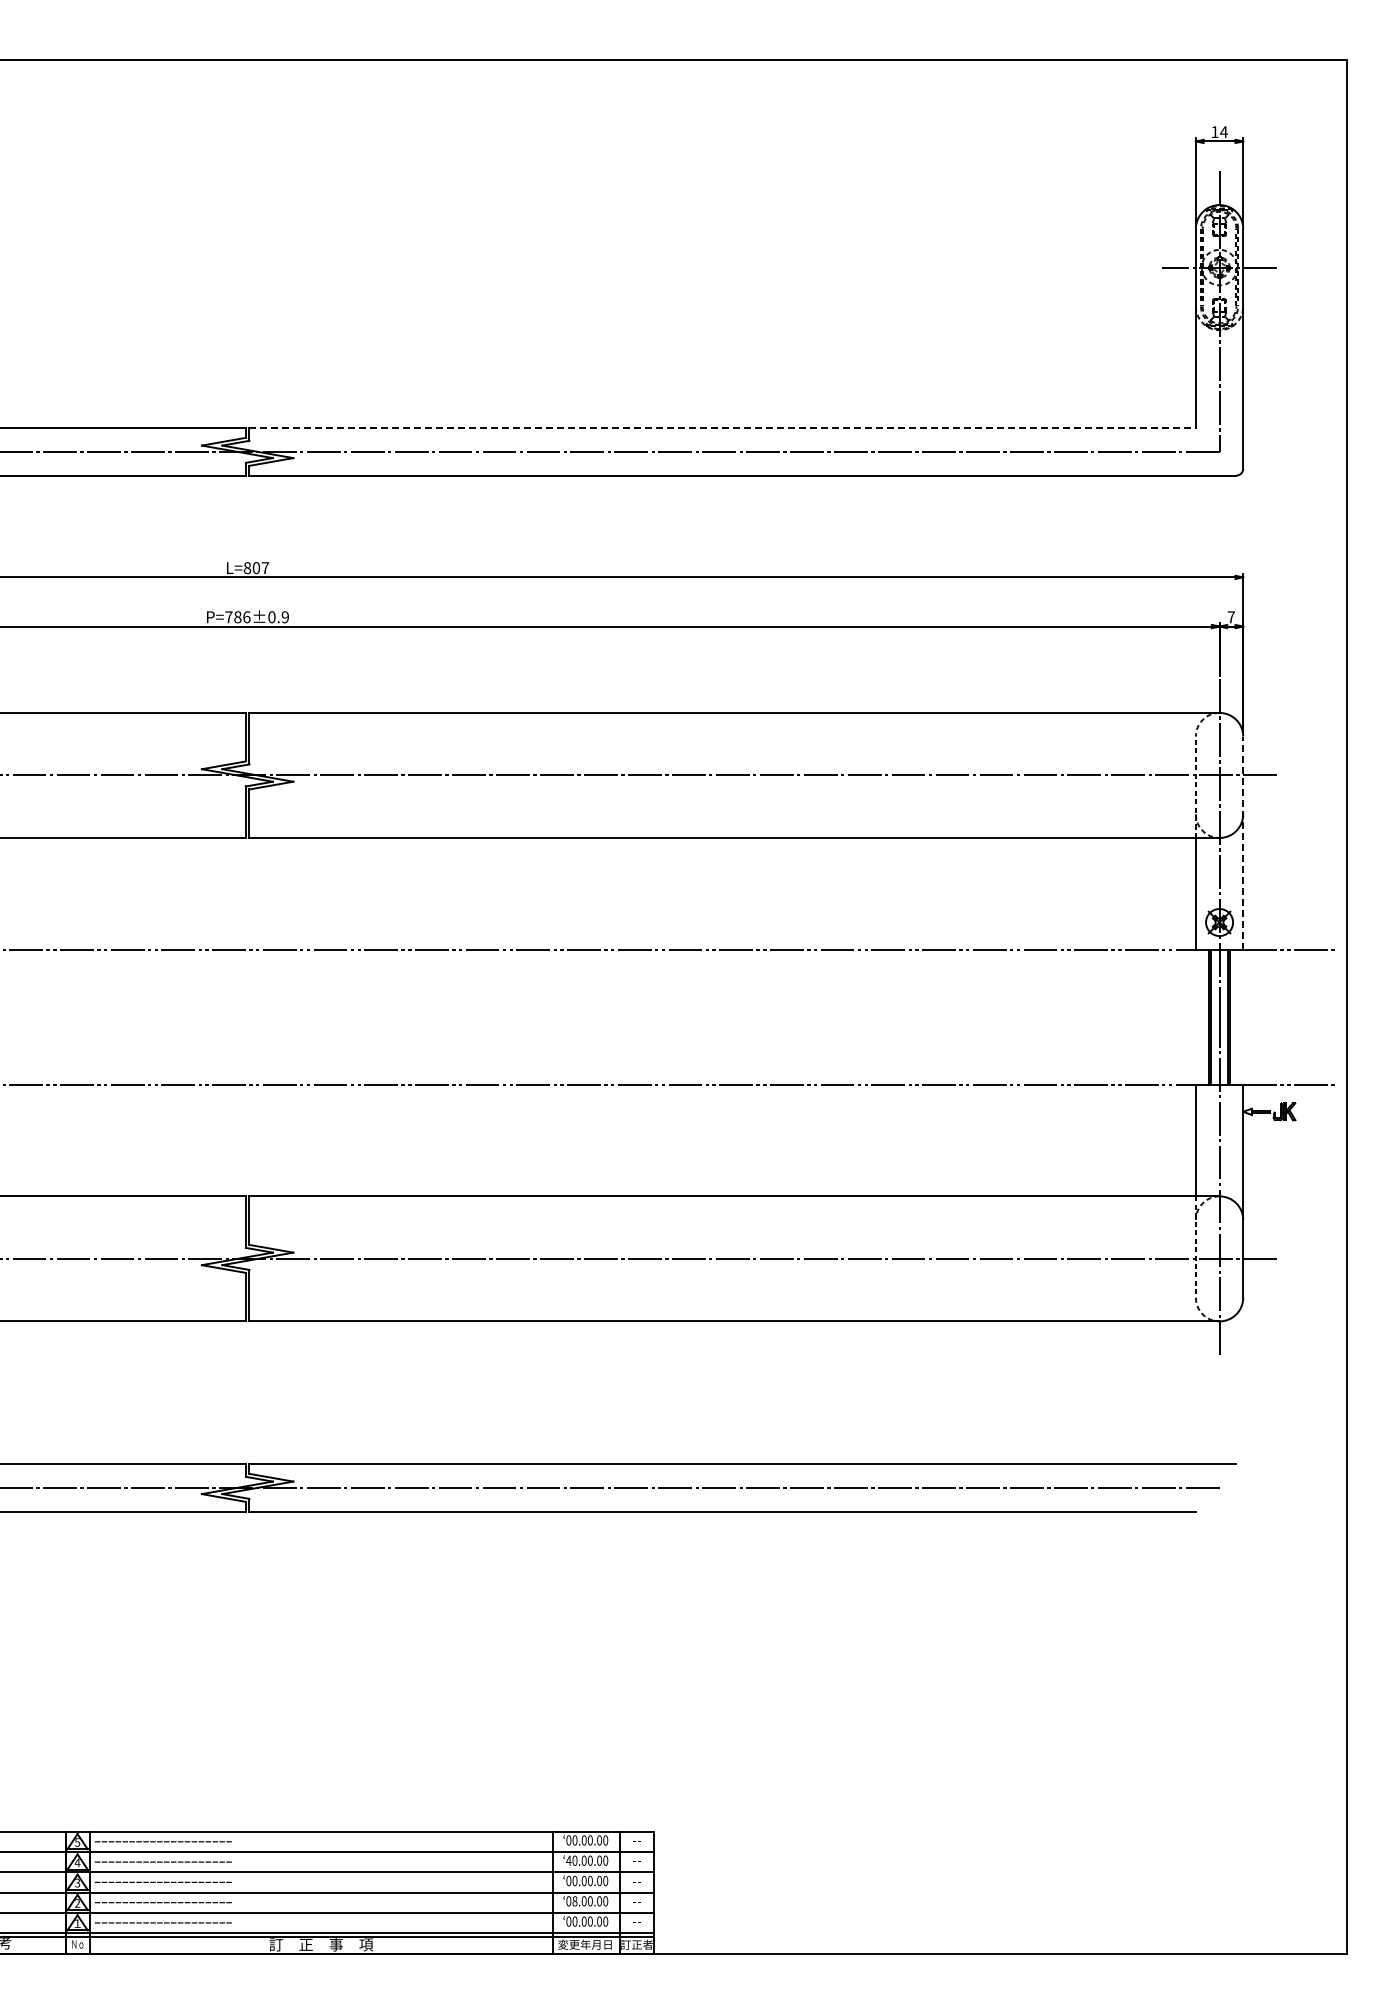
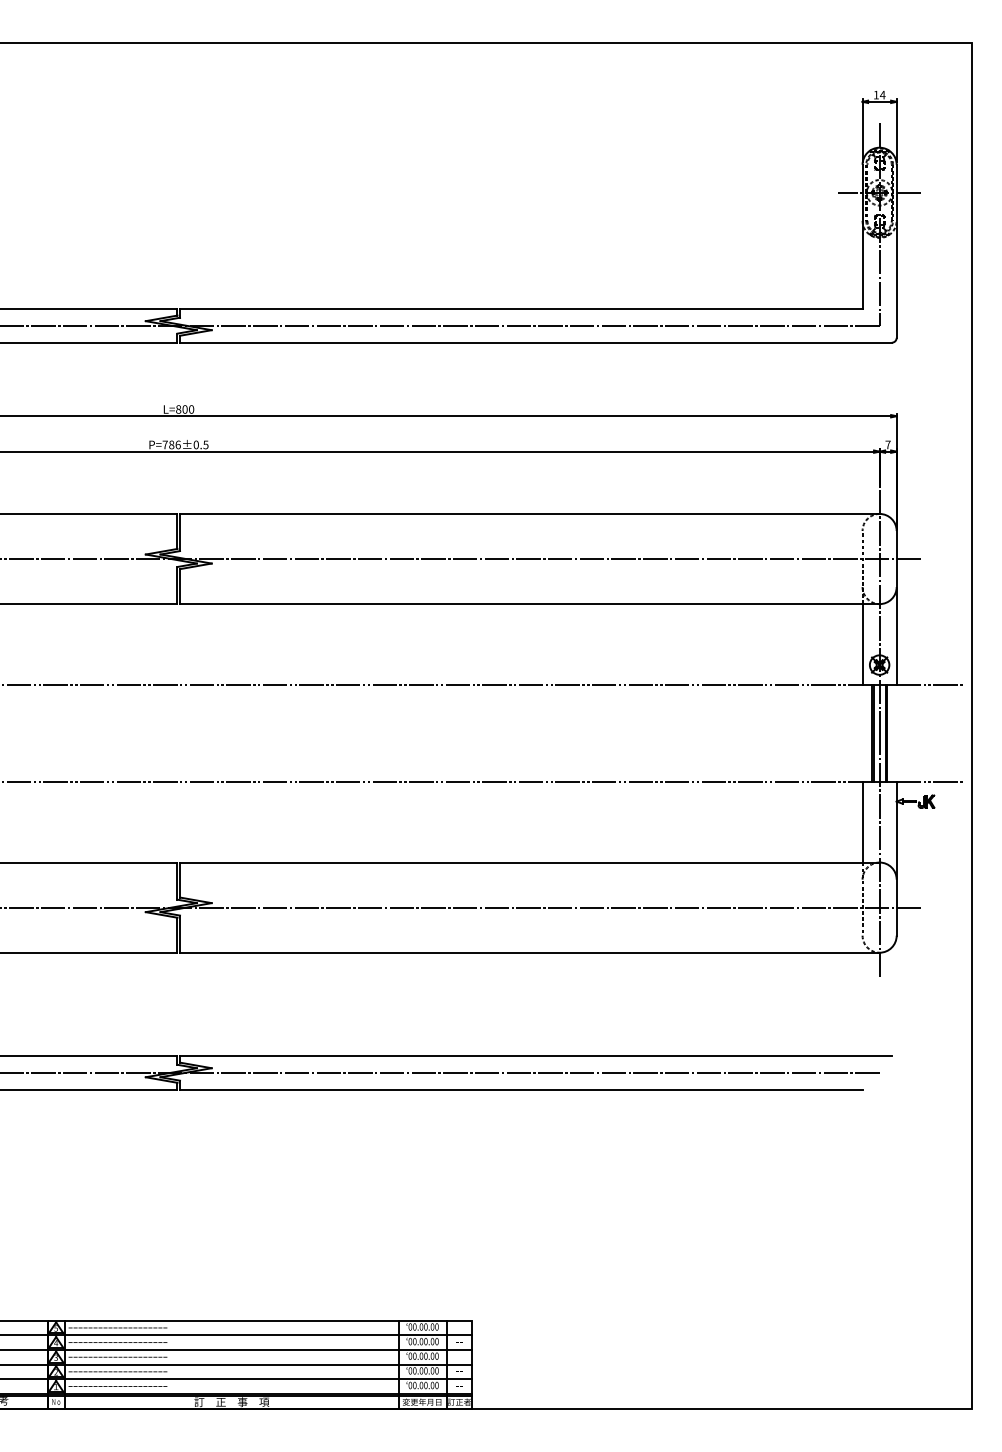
line: (723, 428) -> (521, 308), dashed -> solid
text: (265, 568) -> (191, 409), L=807 -> L=800
text: (284, 617) -> (205, 445), P=786±0.9 -> P=786±0.5
line: (1243, 842) -> (896, 607), dashed -> solid
text: (568, 1860) -> (410, 1341), 40.00.00 -> 00.00.00
text: (574, 1901) -> (414, 1371), 08.00.00 -> 00.00.00

